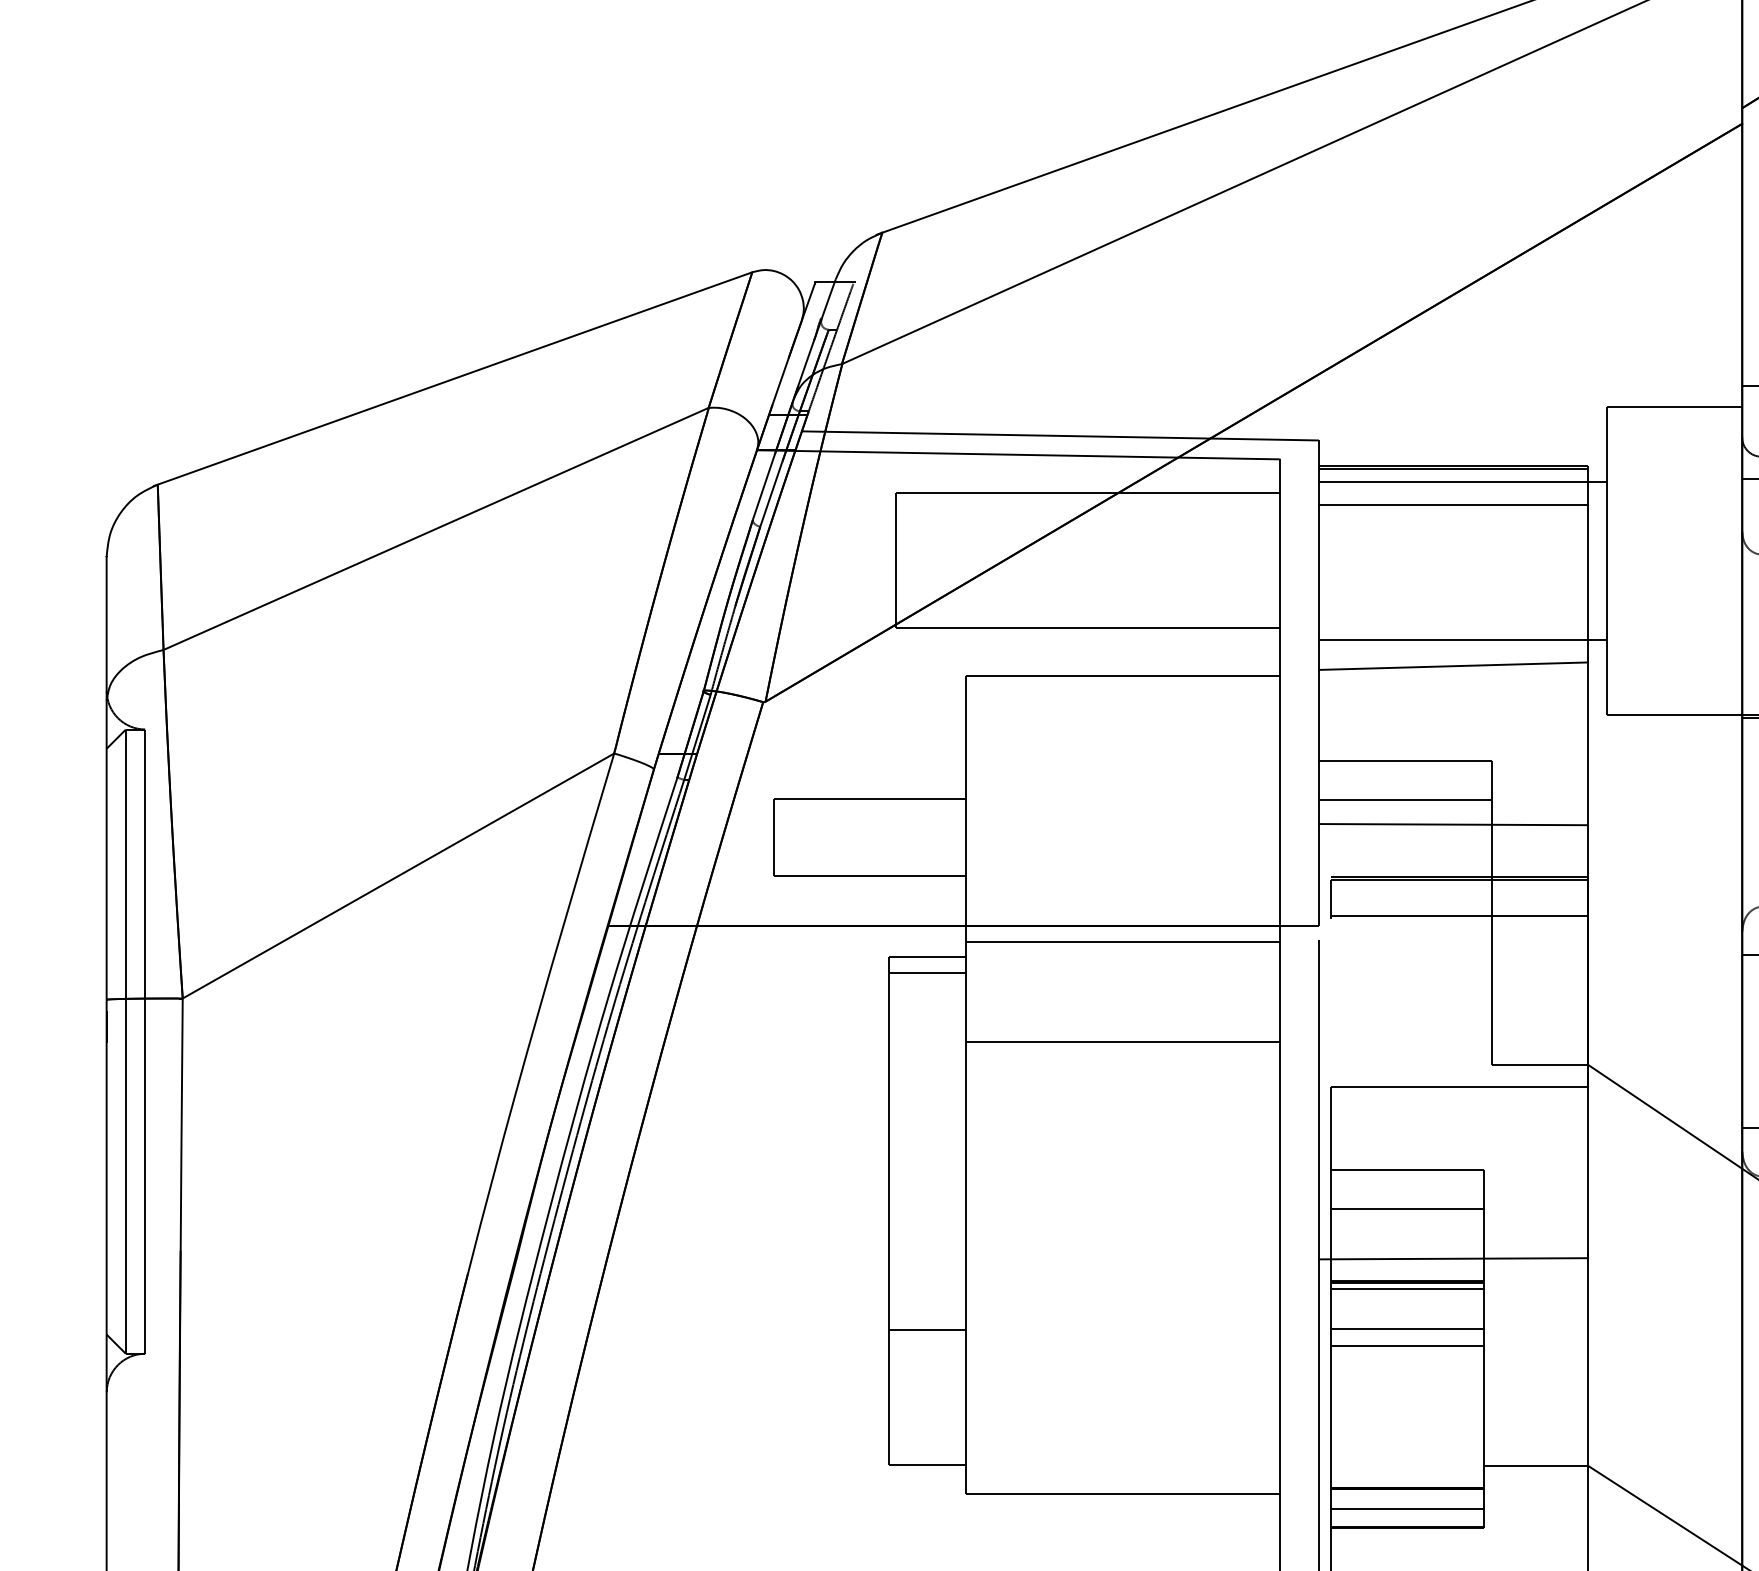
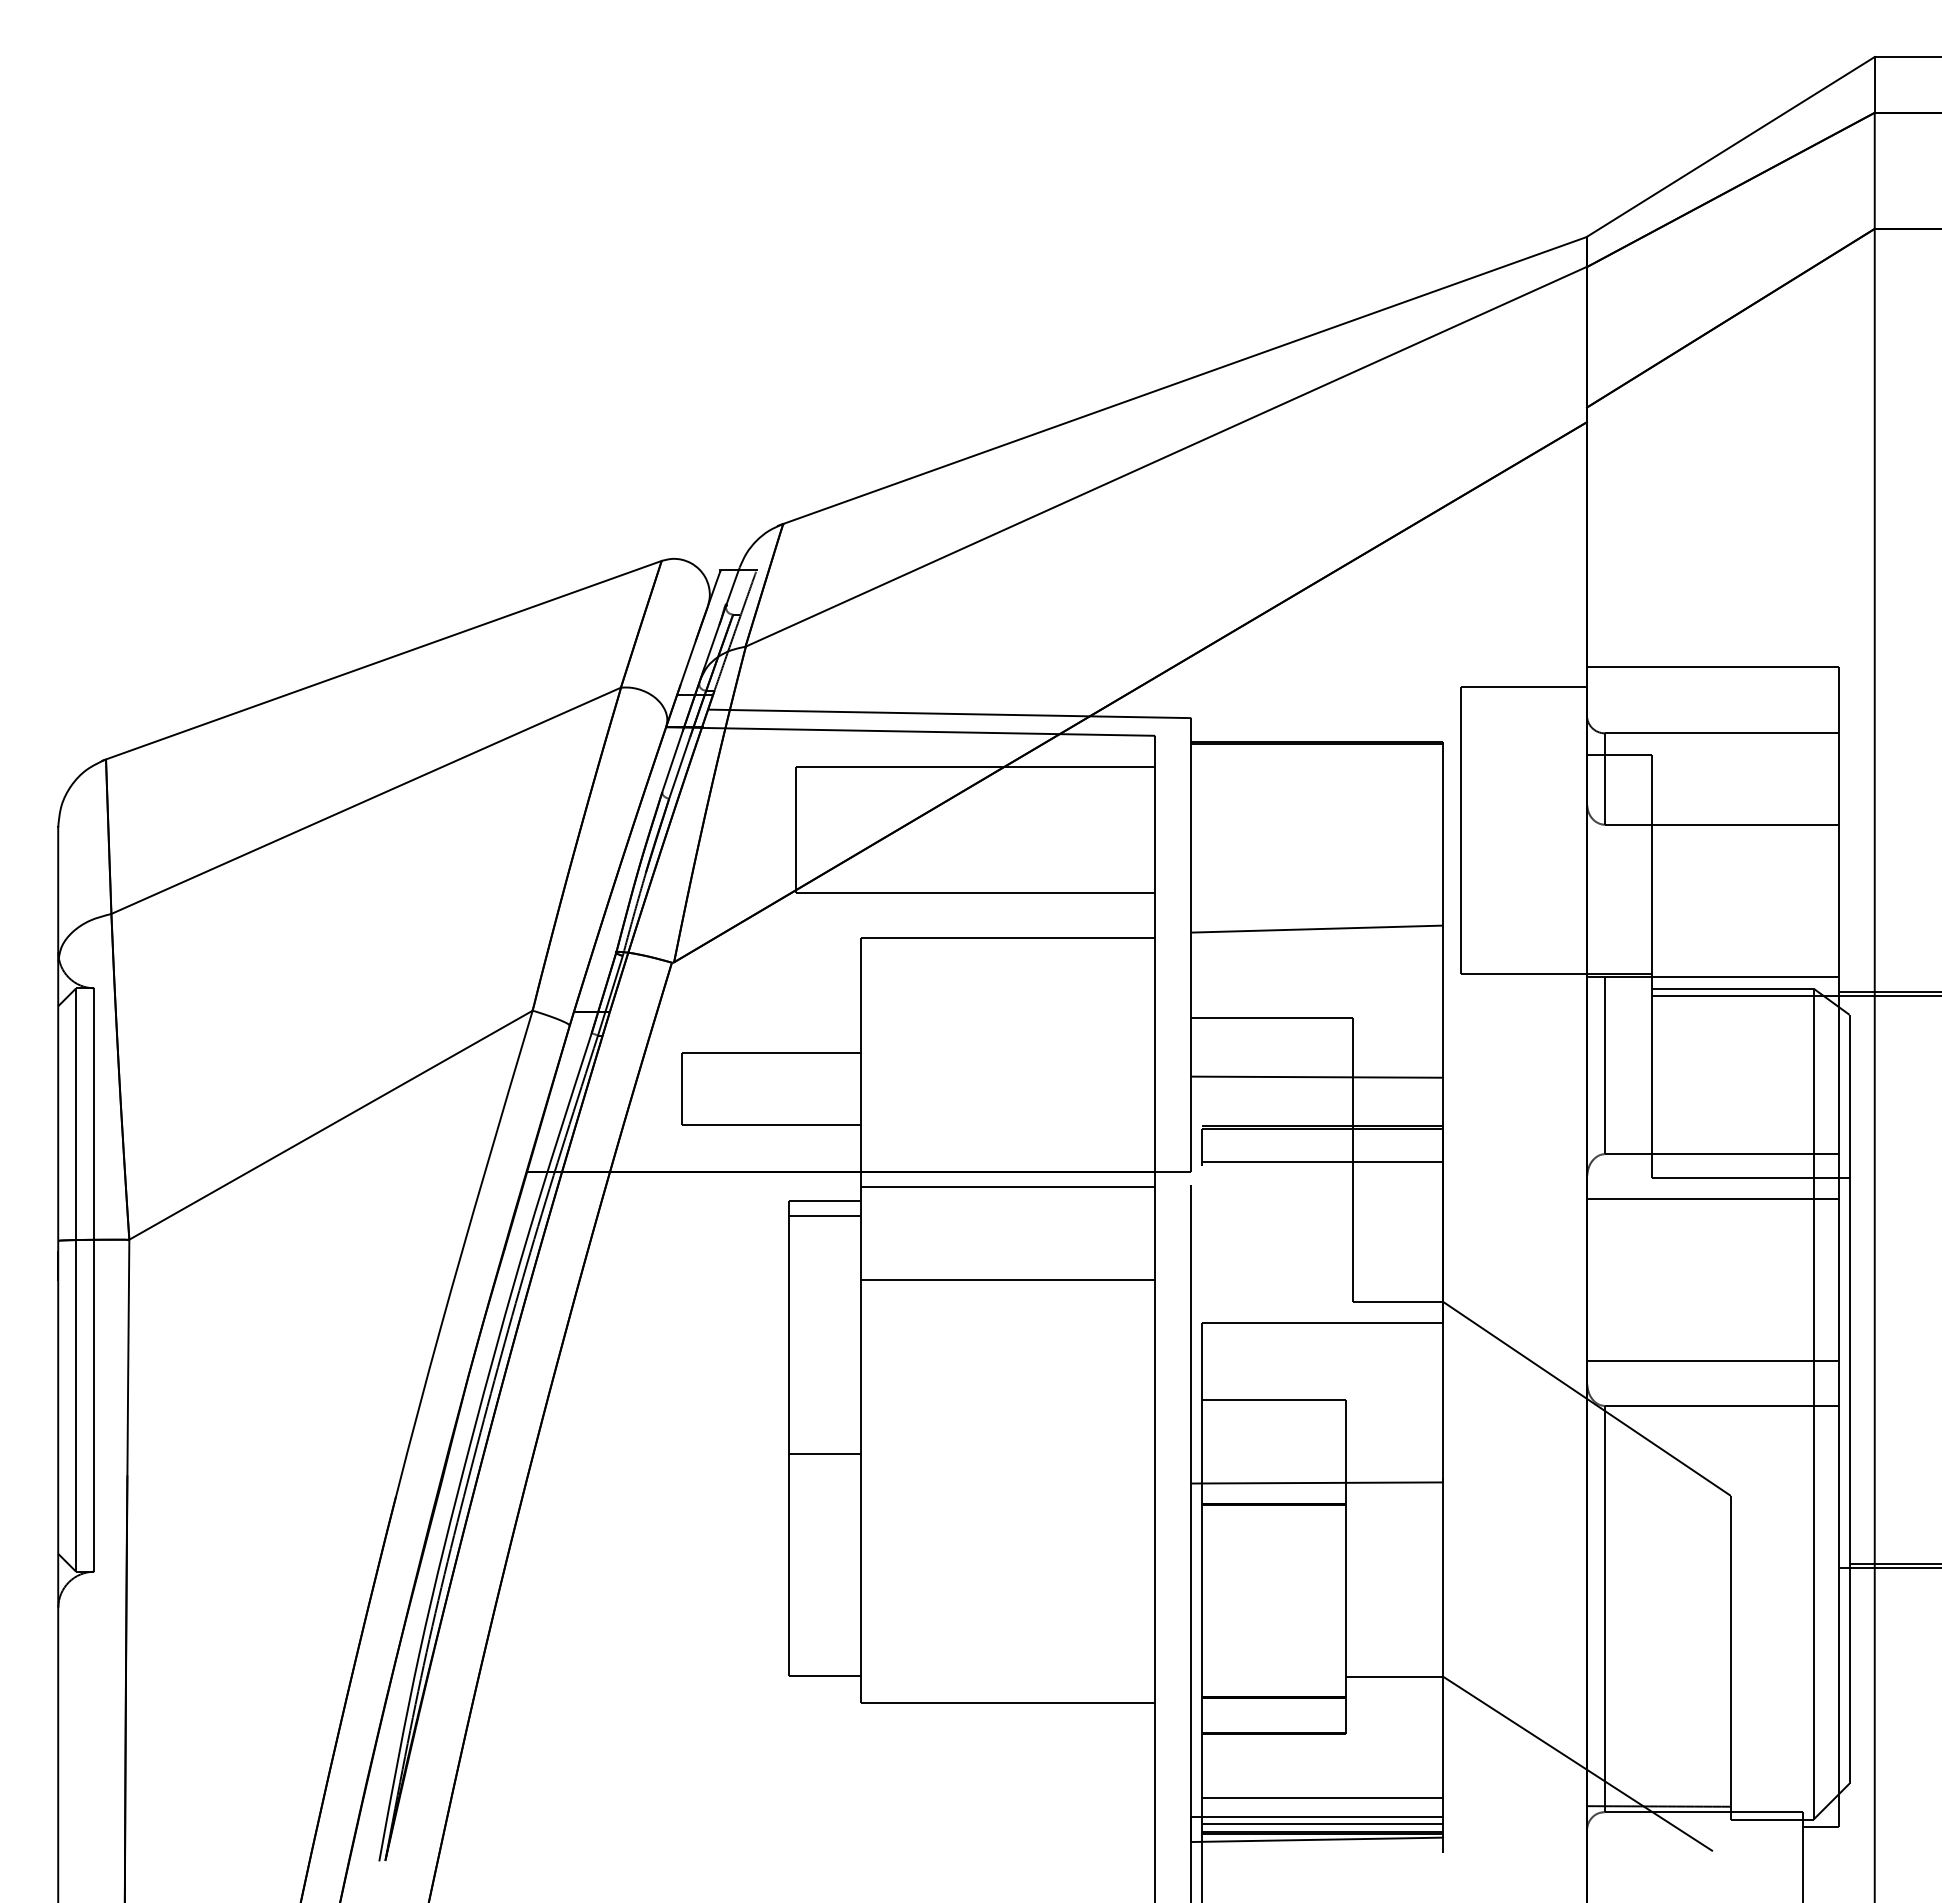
line: (1463, 481) -> (1326, 756), removed
line: (1453, 505) -> (1317, 778), removed
line: (1463, 639) -> (1326, 904), removed
line: (1405, 800) -> (1272, 1054), removed
line: (1407, 1209) -> (1274, 1436), removed
line: (1407, 1289) -> (1274, 1511), removed
line: (1407, 1328) -> (1274, 1548), removed
line: (927, 1329) -> (825, 1453), moved
line: (1407, 1345) -> (1274, 1564), removed
line: (1407, 1509) -> (1274, 1717), removed

